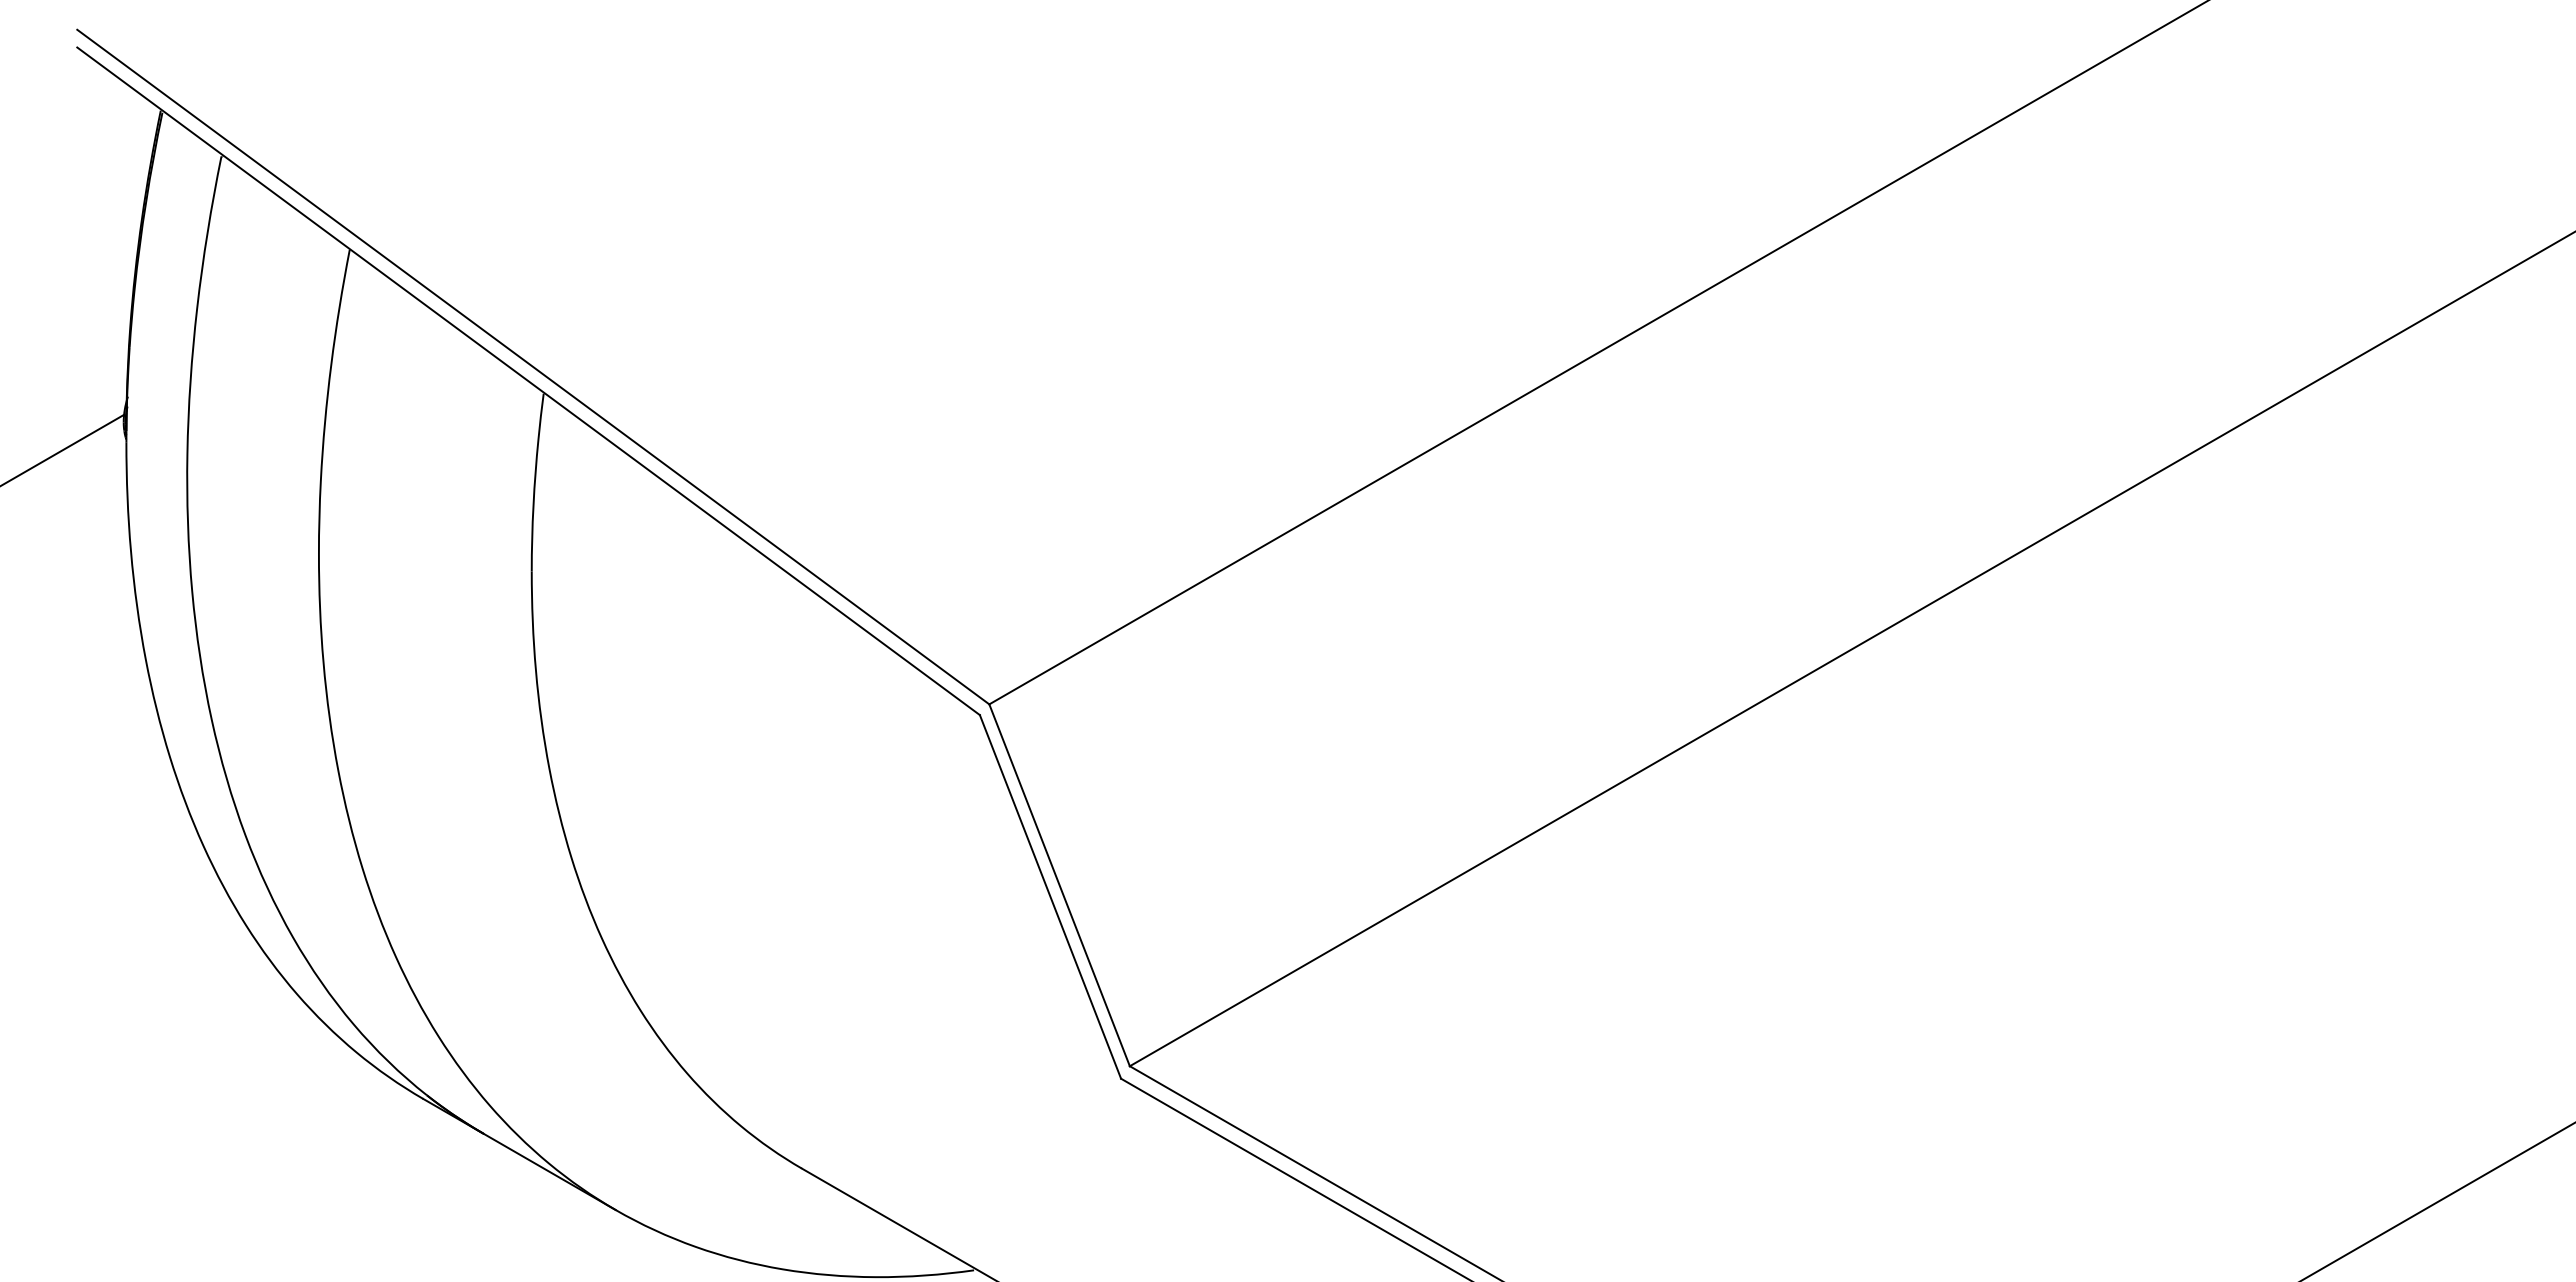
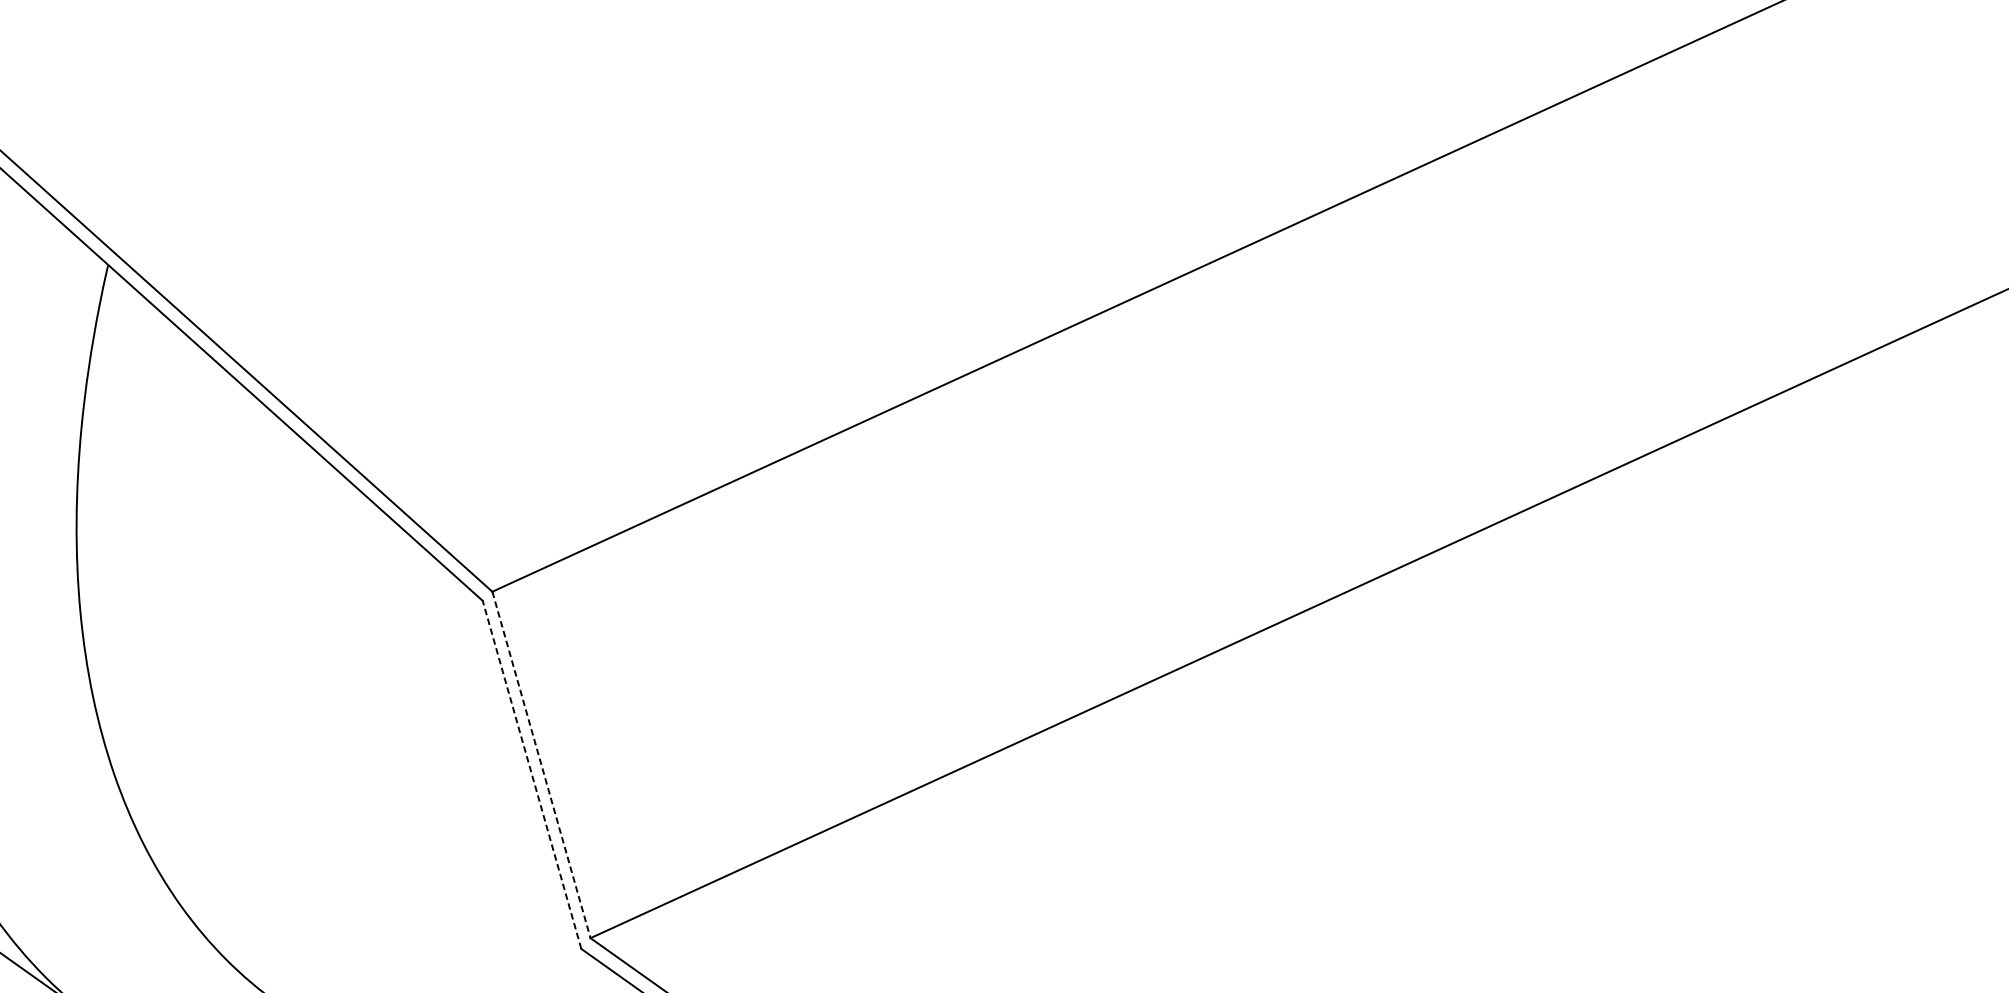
line: (1059, 885) -> (541, 765), solid -> dashed
line: (1050, 896) -> (532, 774), solid -> dashed

